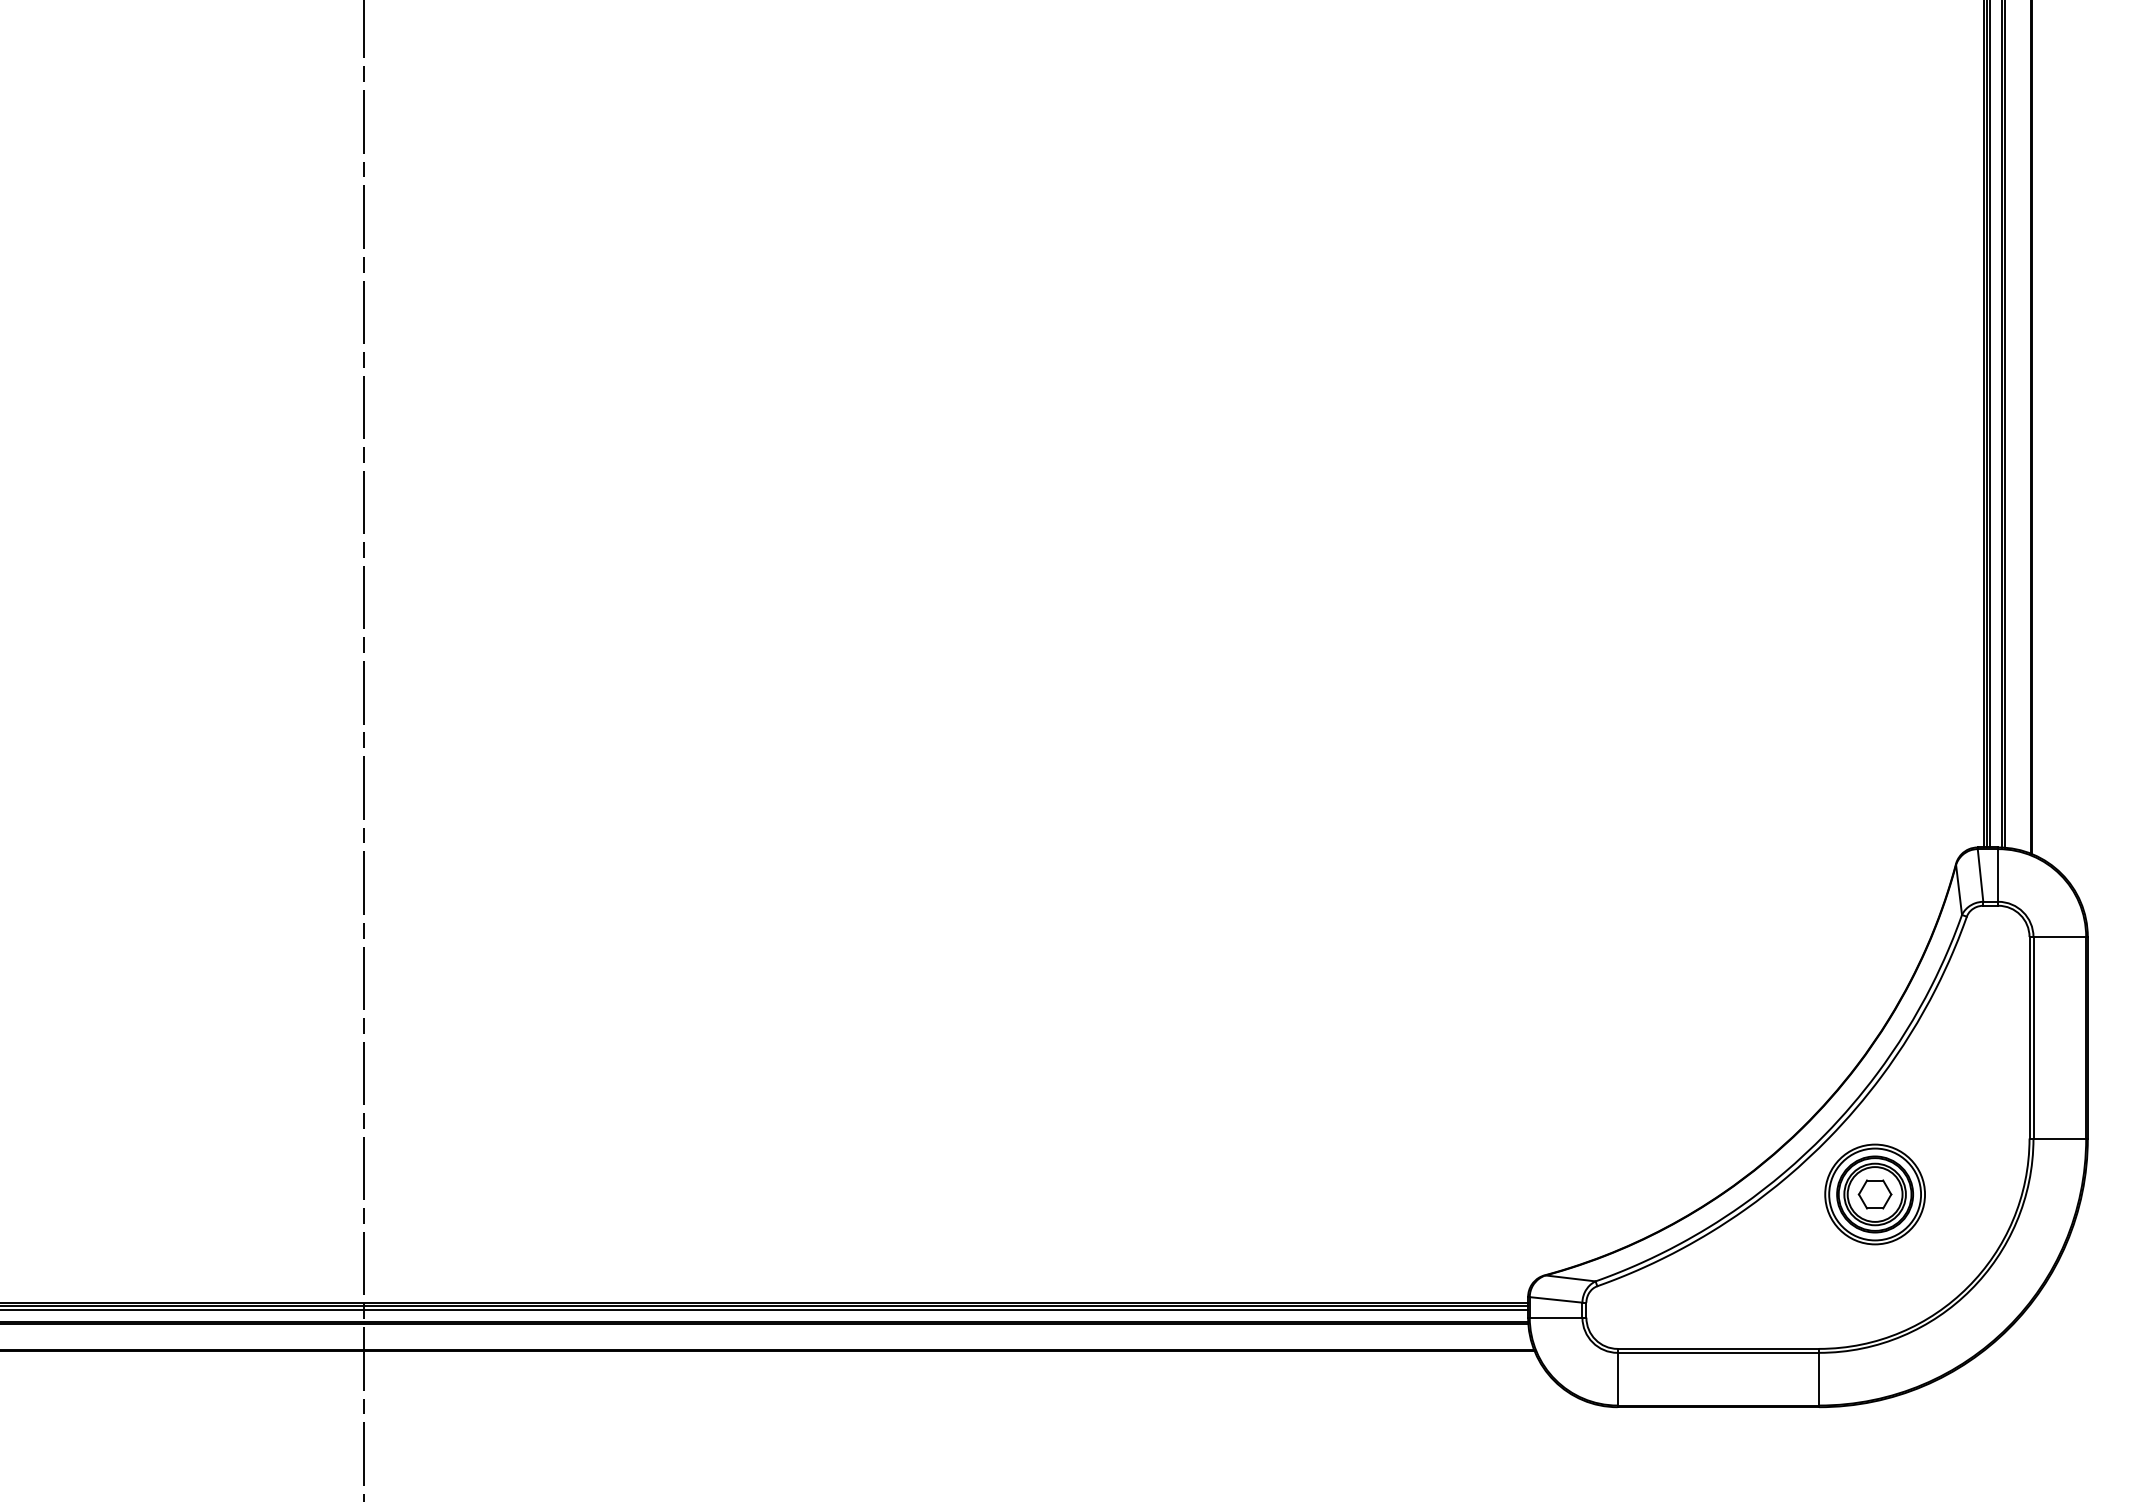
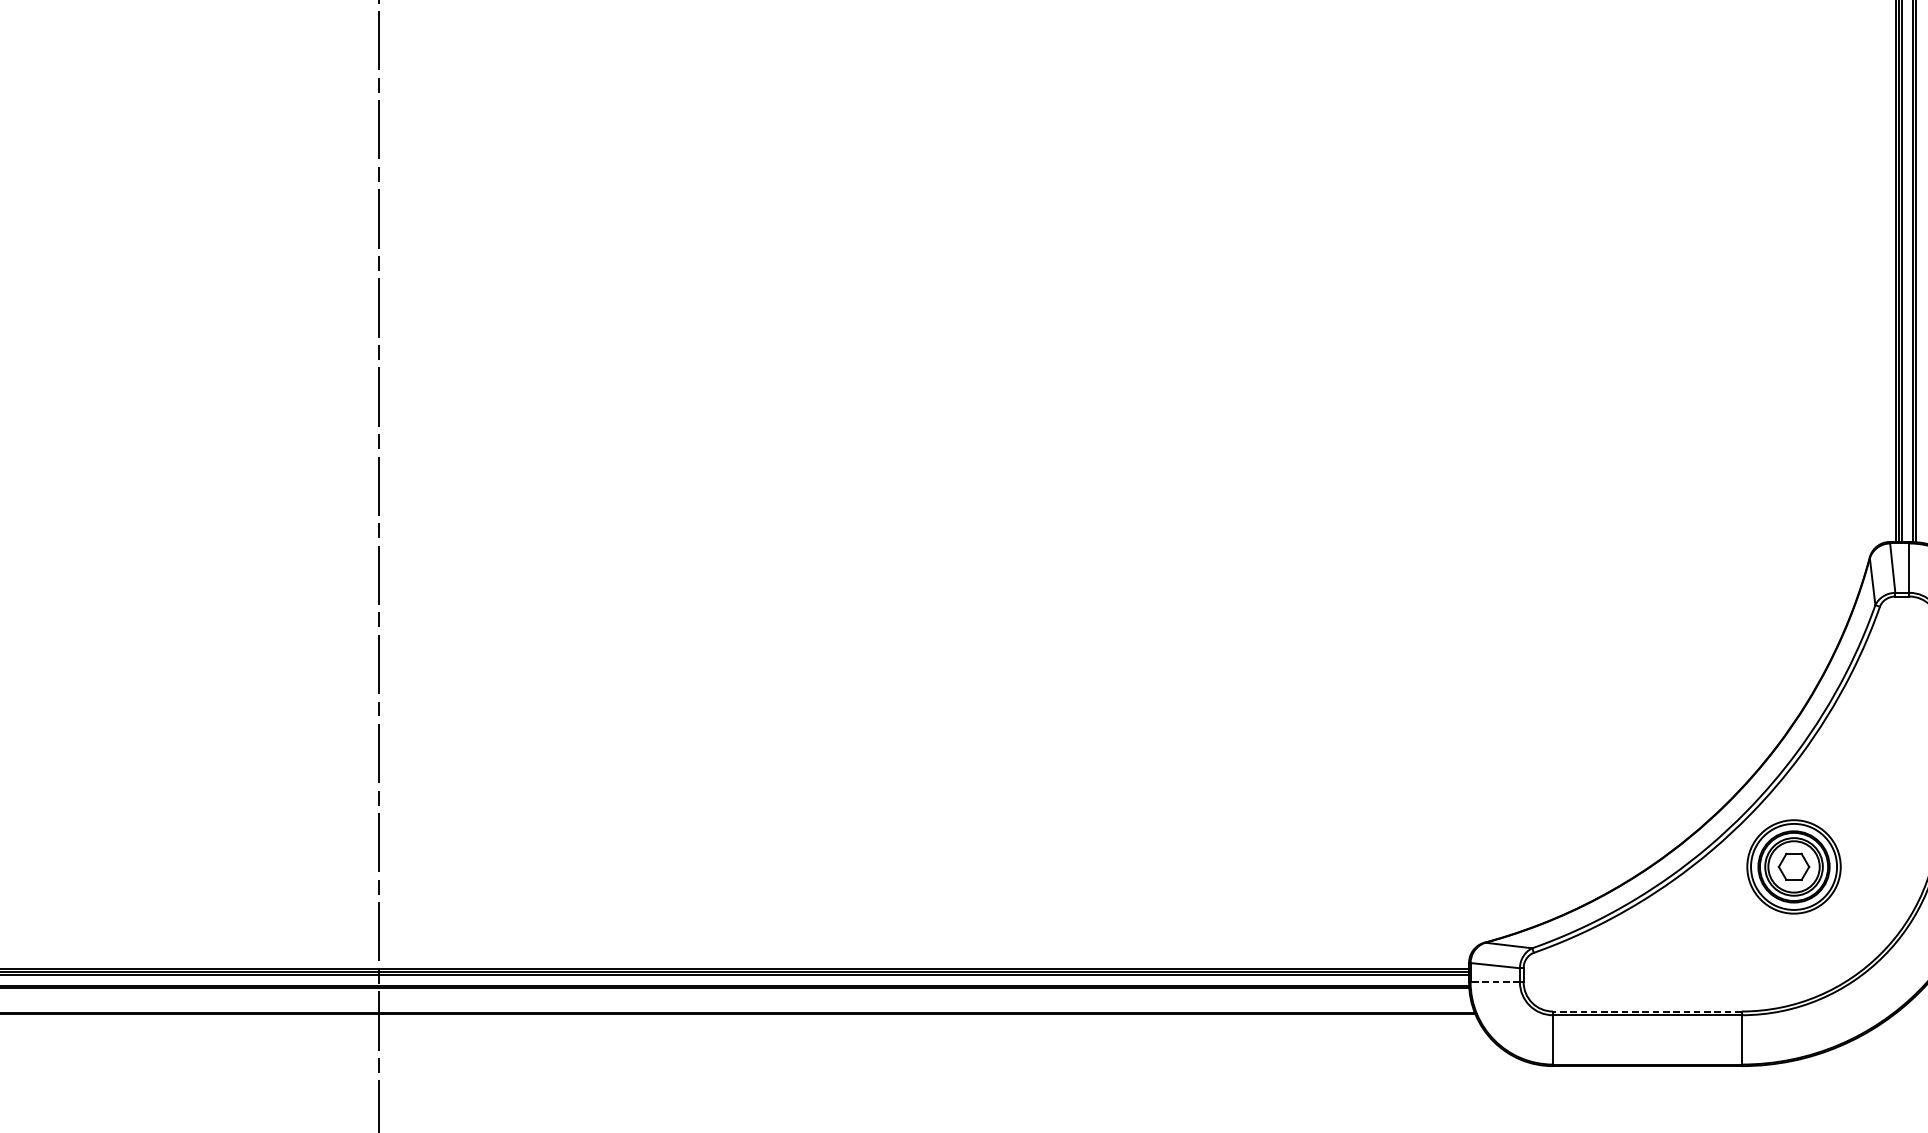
line: (1555, 1317) -> (1494, 982), solid -> dashed
line: (1718, 1348) -> (1647, 1011), solid -> dashed

